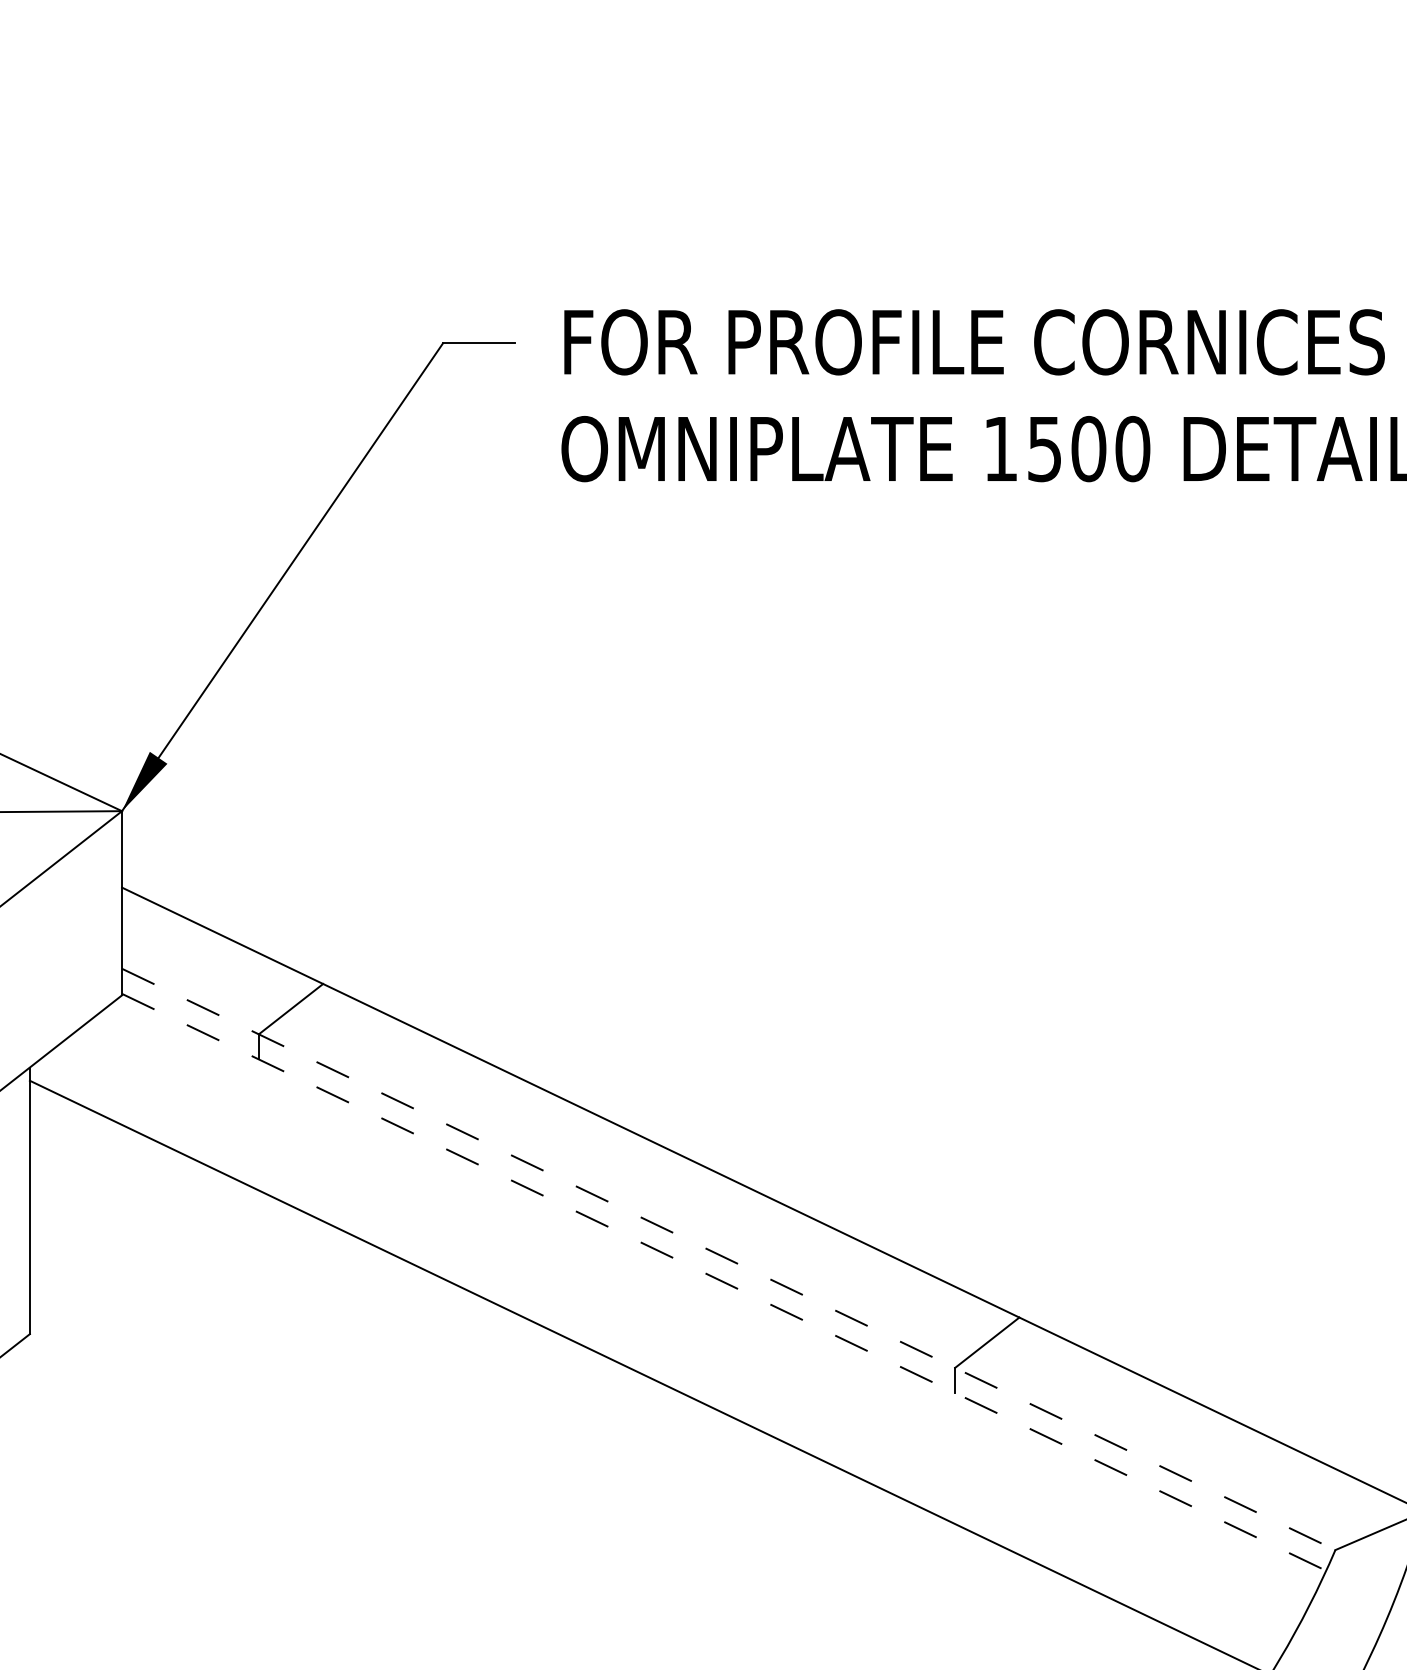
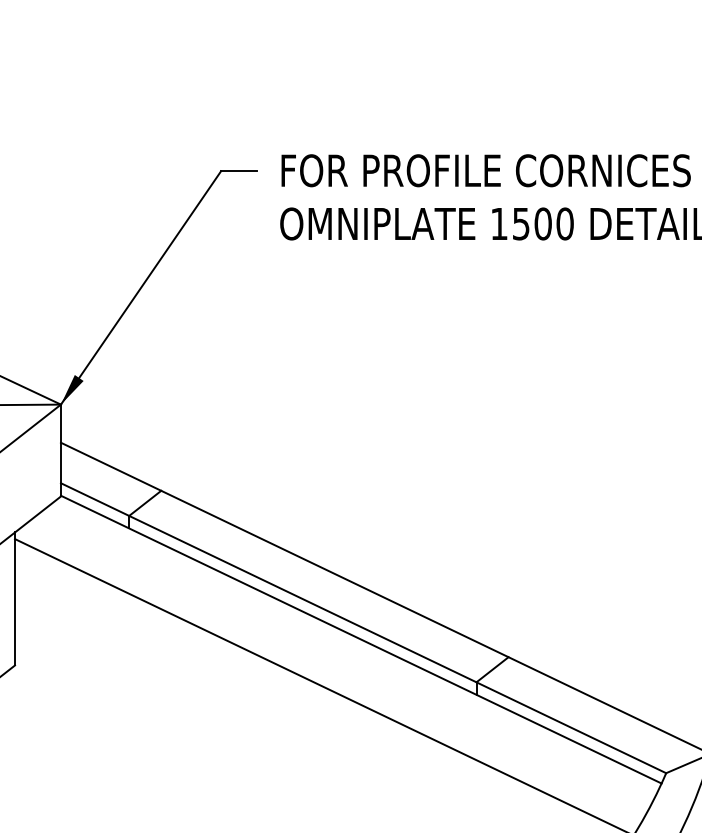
line: (728, 1260) -> (363, 628), dashed -> solid
line: (724, 1282) -> (361, 639), dashed -> solid

